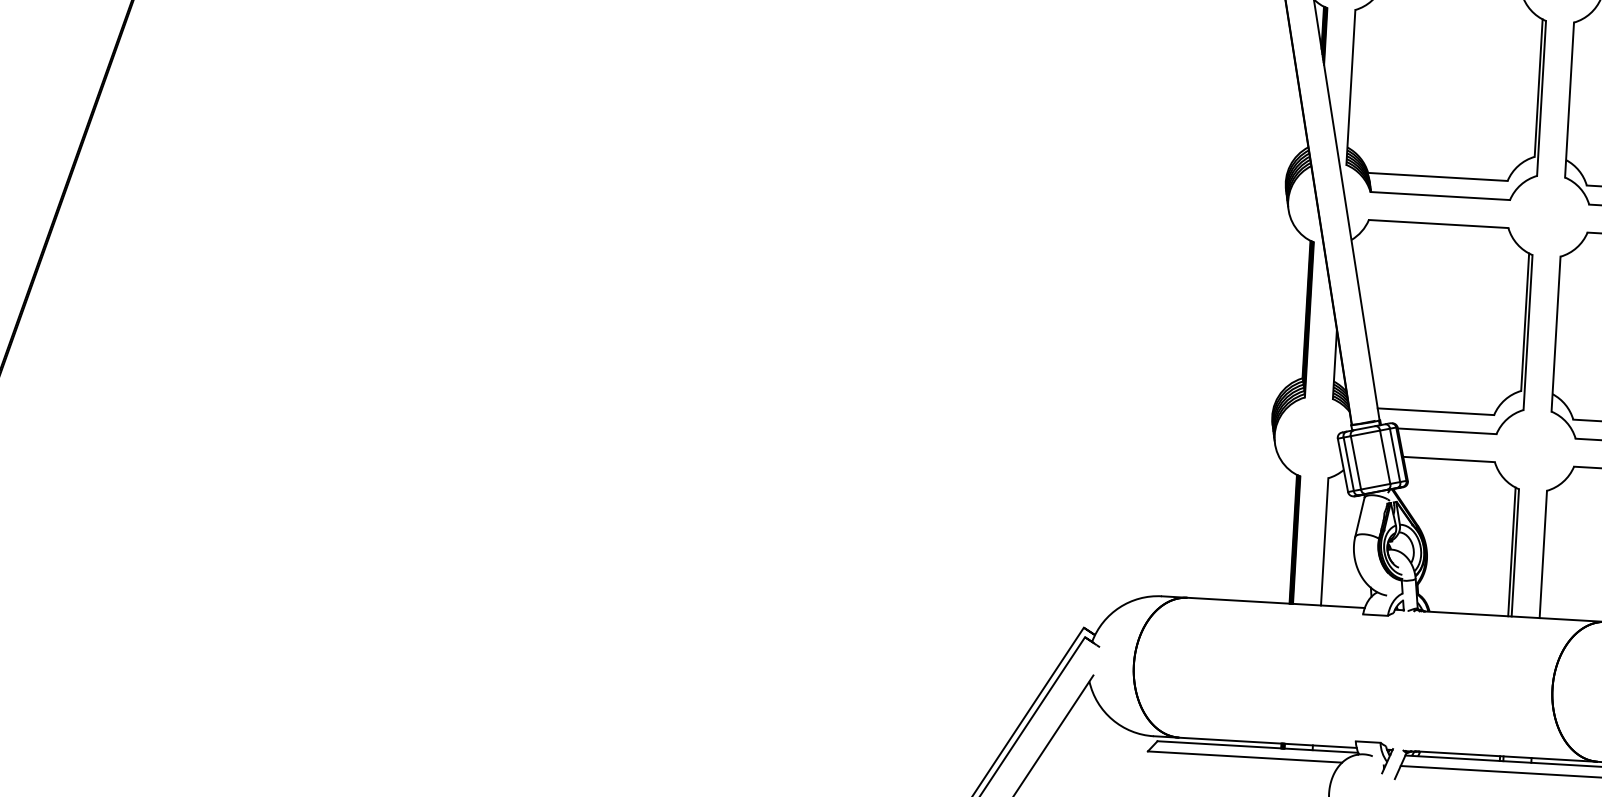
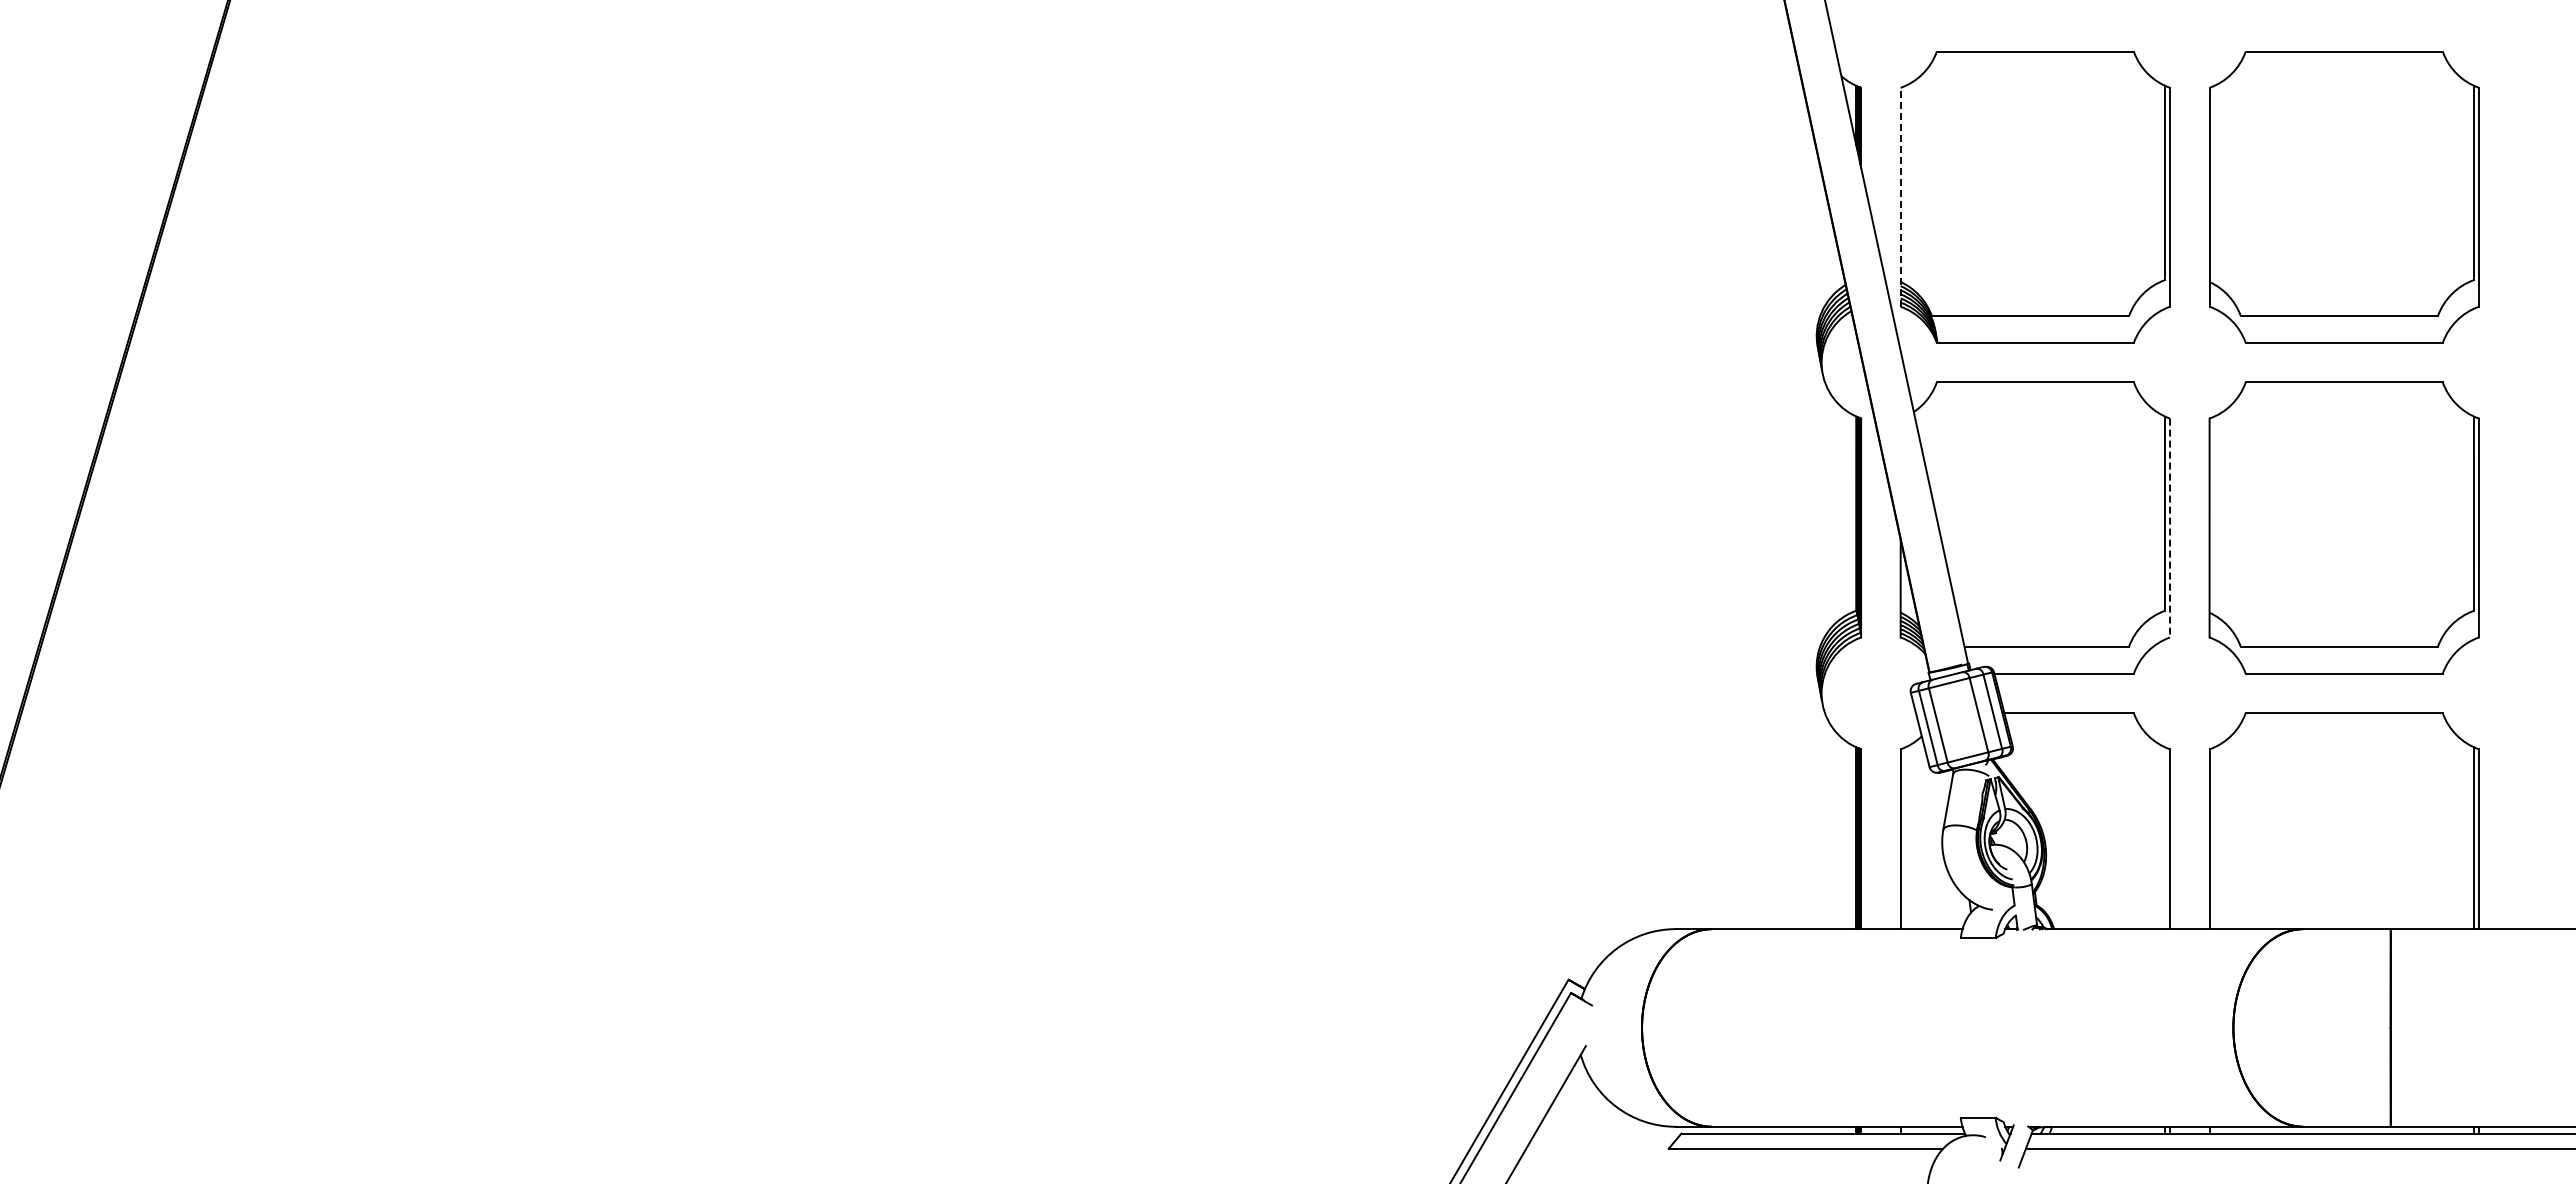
line: (1350, 86) -> (1900, 196), solid -> dashed
line: (1528, 332) -> (2170, 528), solid -> dashed
line: (1512, 552) -> (2165, 838), removed

